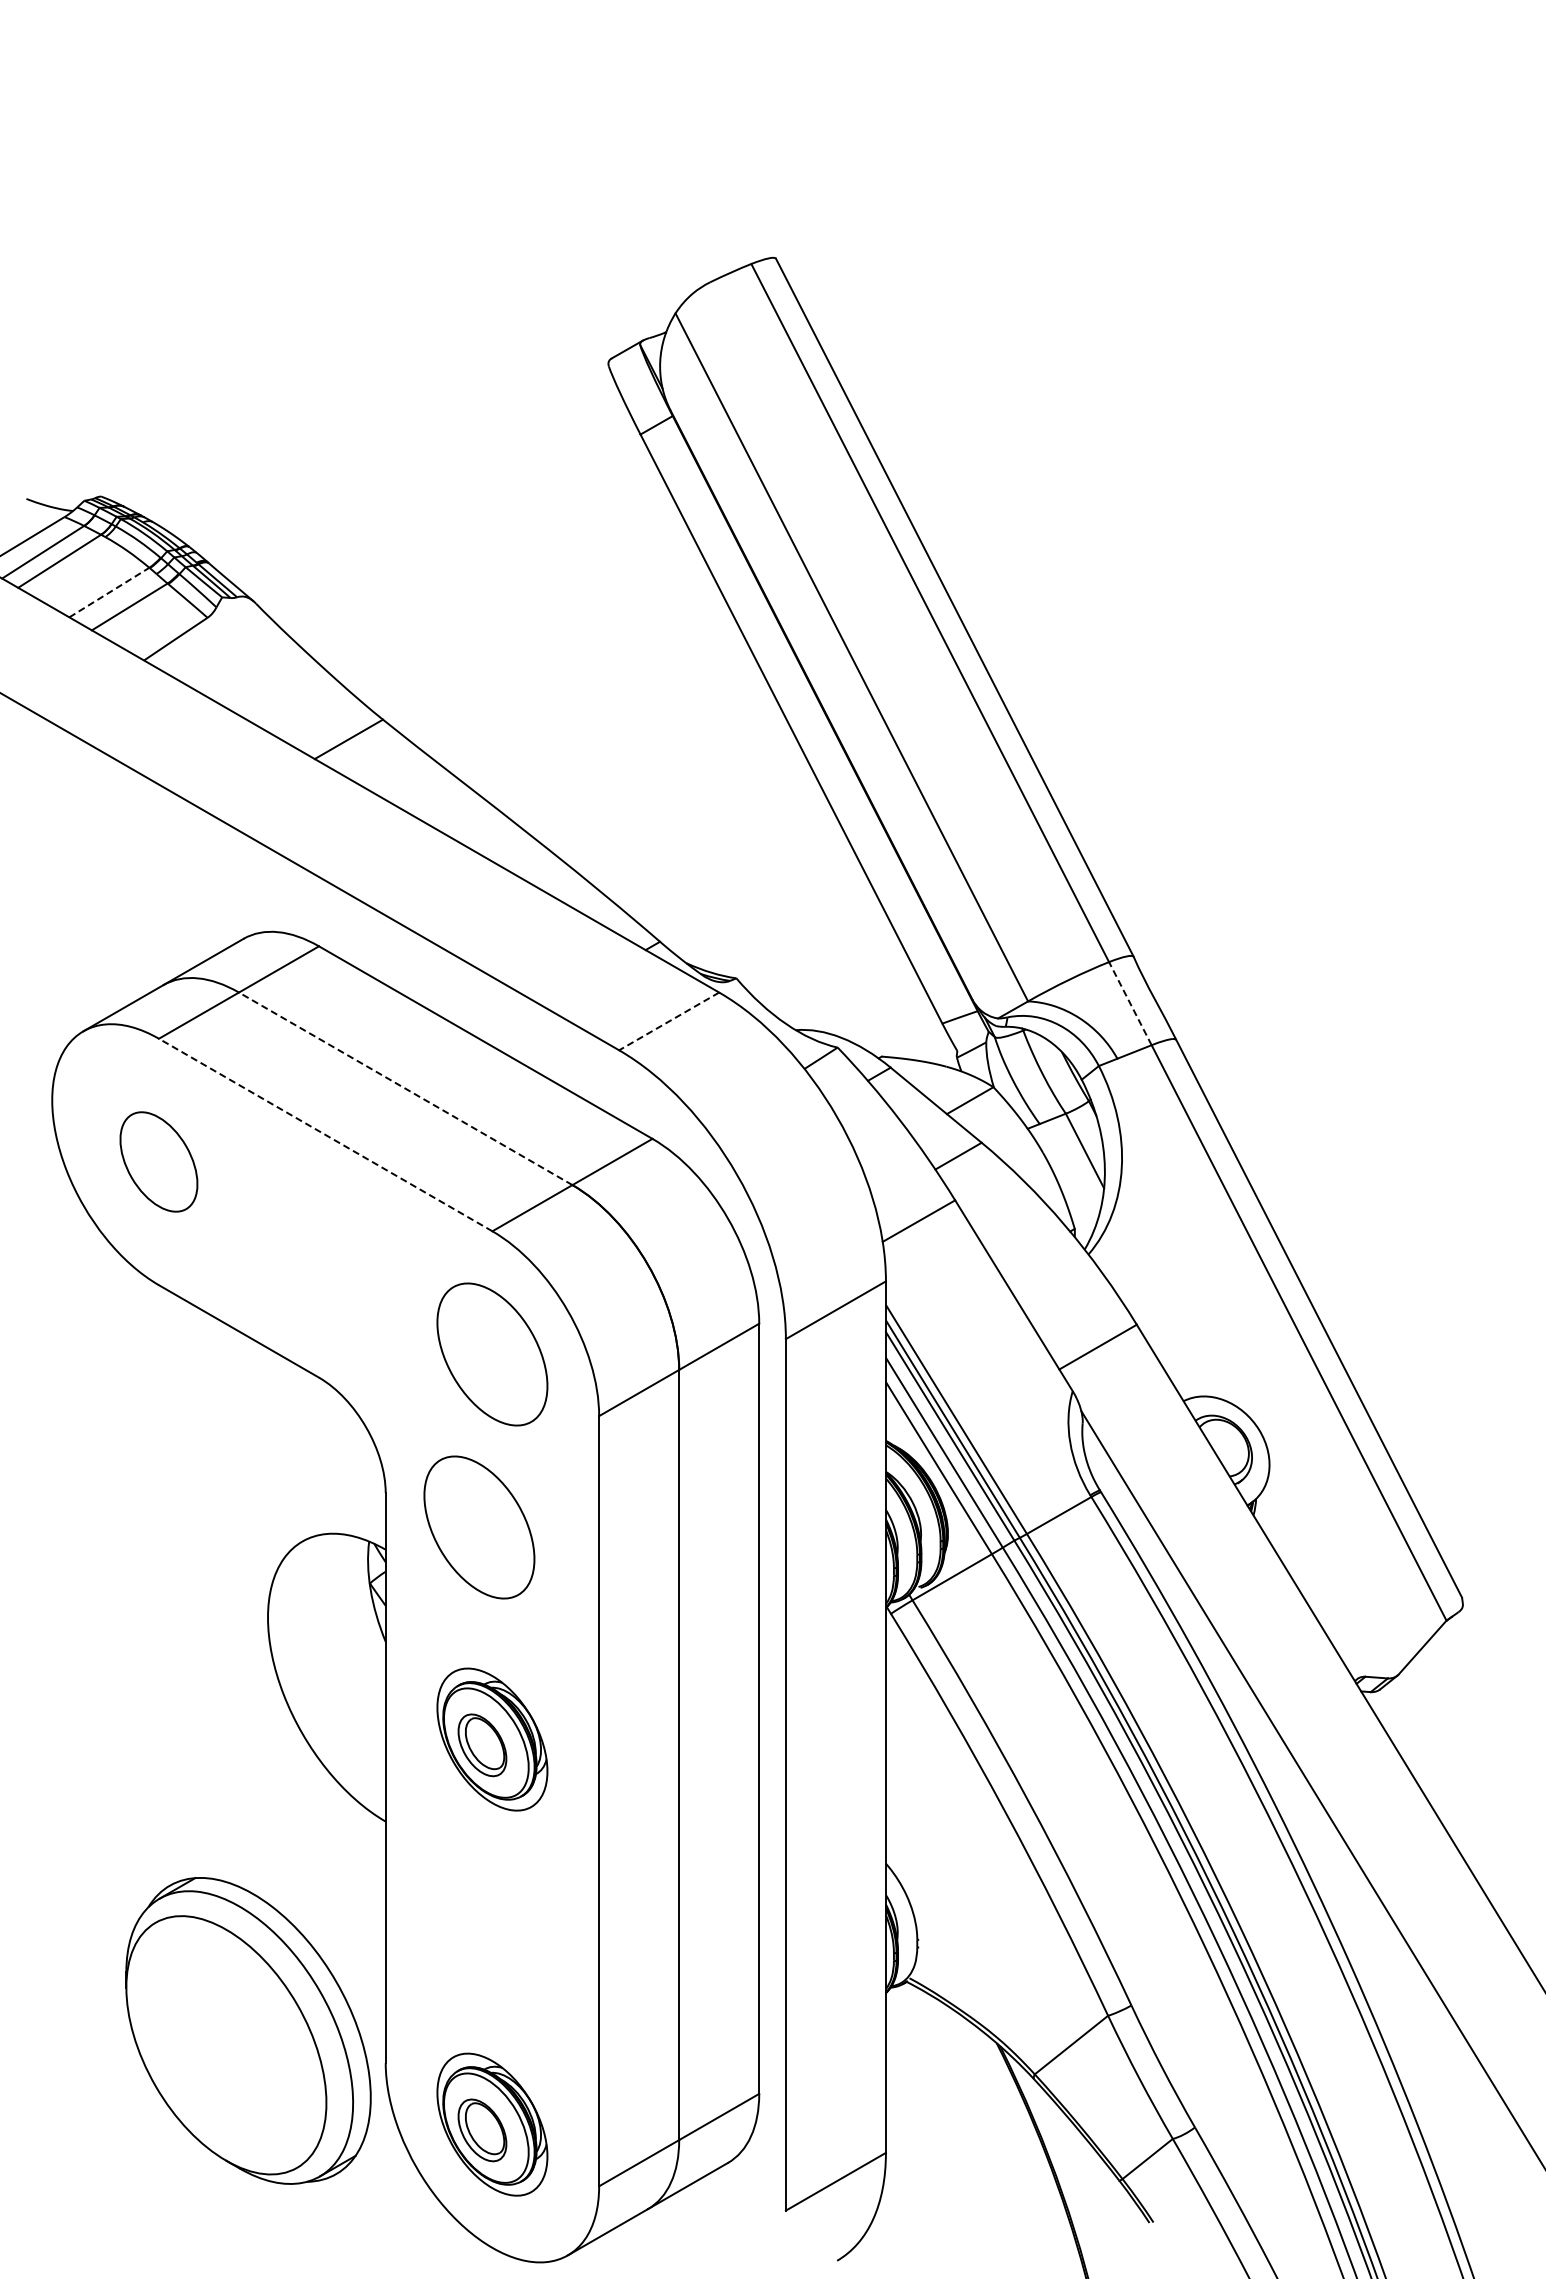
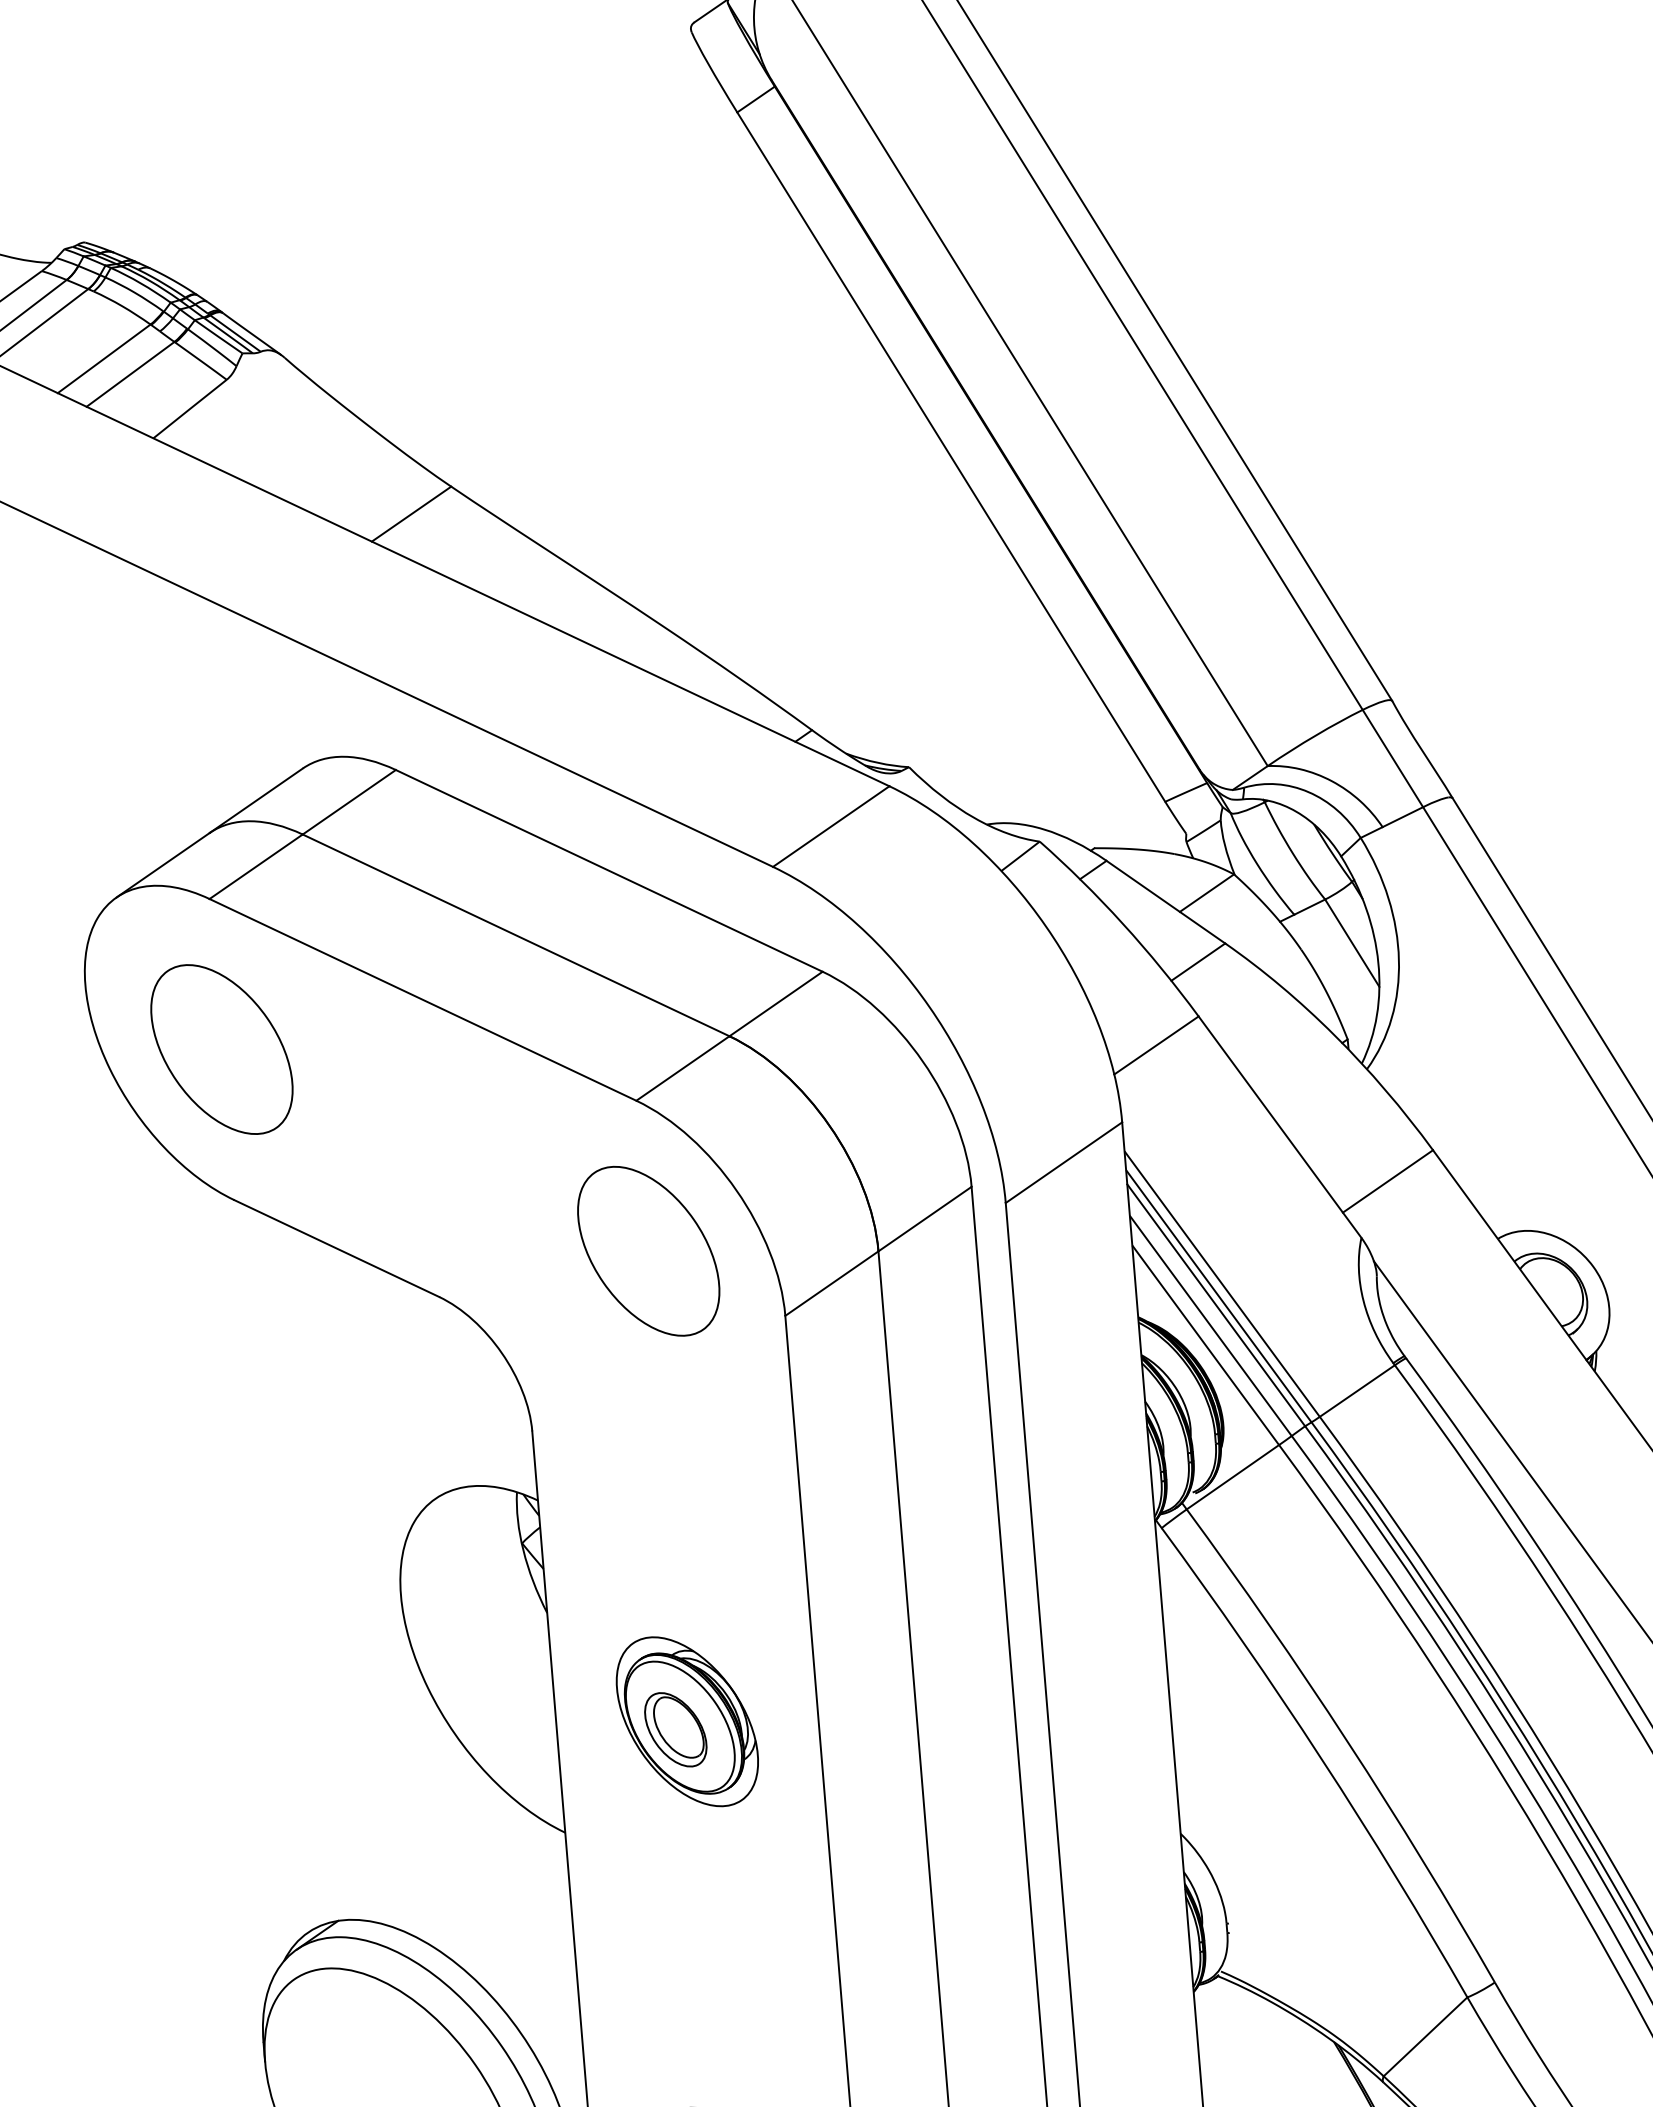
line: (109, 592) -> (104, 358), dashed -> solid
line: (1130, 1003) -> (1393, 758), dashed -> solid
line: (669, 1021) -> (831, 826), dashed -> solid
line: (405, 1088) -> (515, 935), dashed -> solid
line: (325, 1135) -> (422, 1000), dashed -> solid
part: (158, 1161) -> (221, 1049), size x1.43
part: (479, 1527) -> (650, 1463), removed

